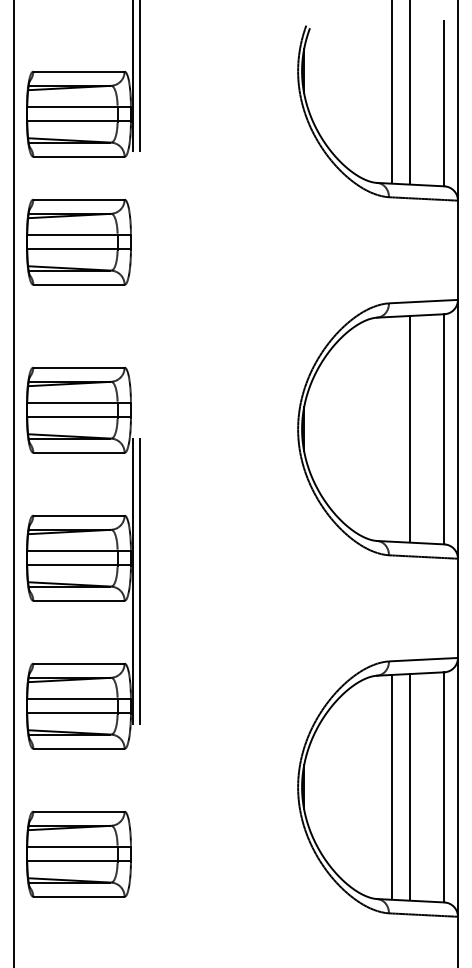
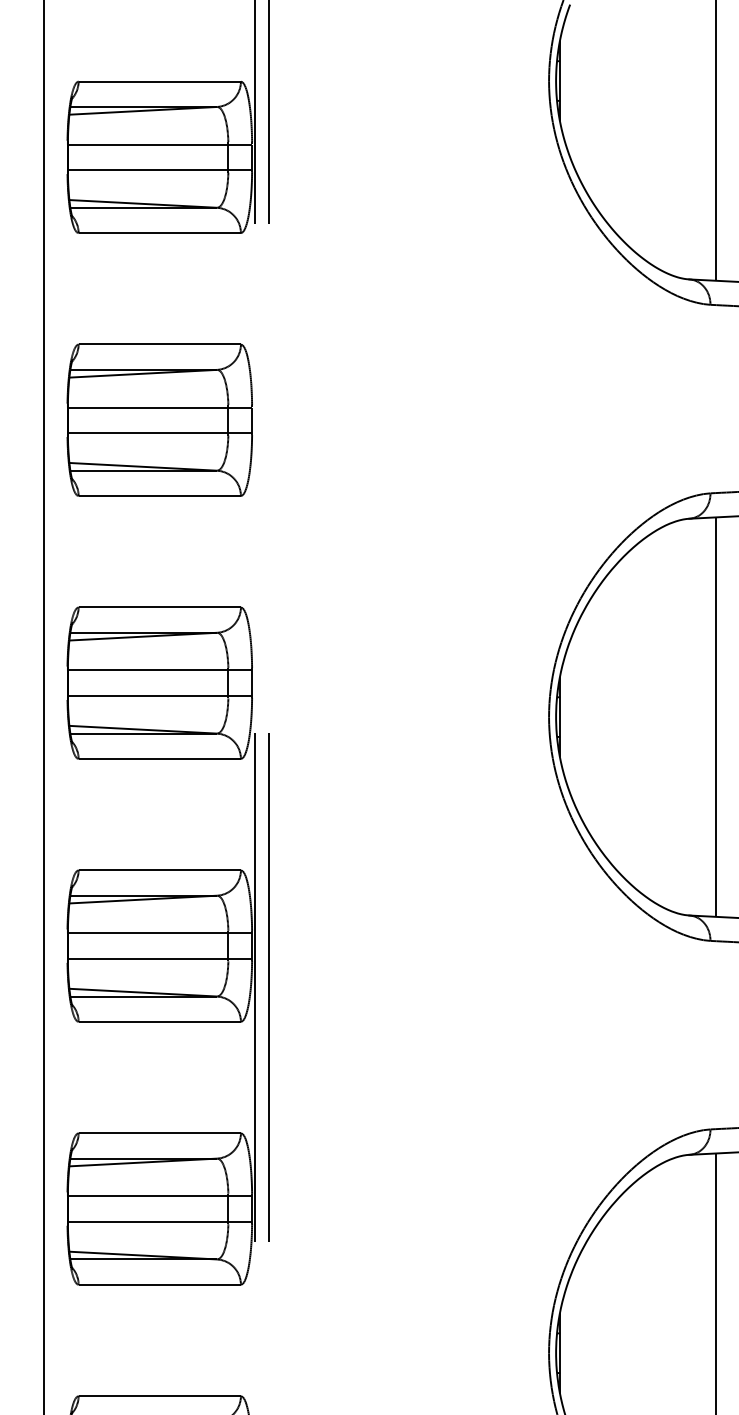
part: (78, 241) -> (158, 418), moved
line: (392, 429) -> (716, 717), added

